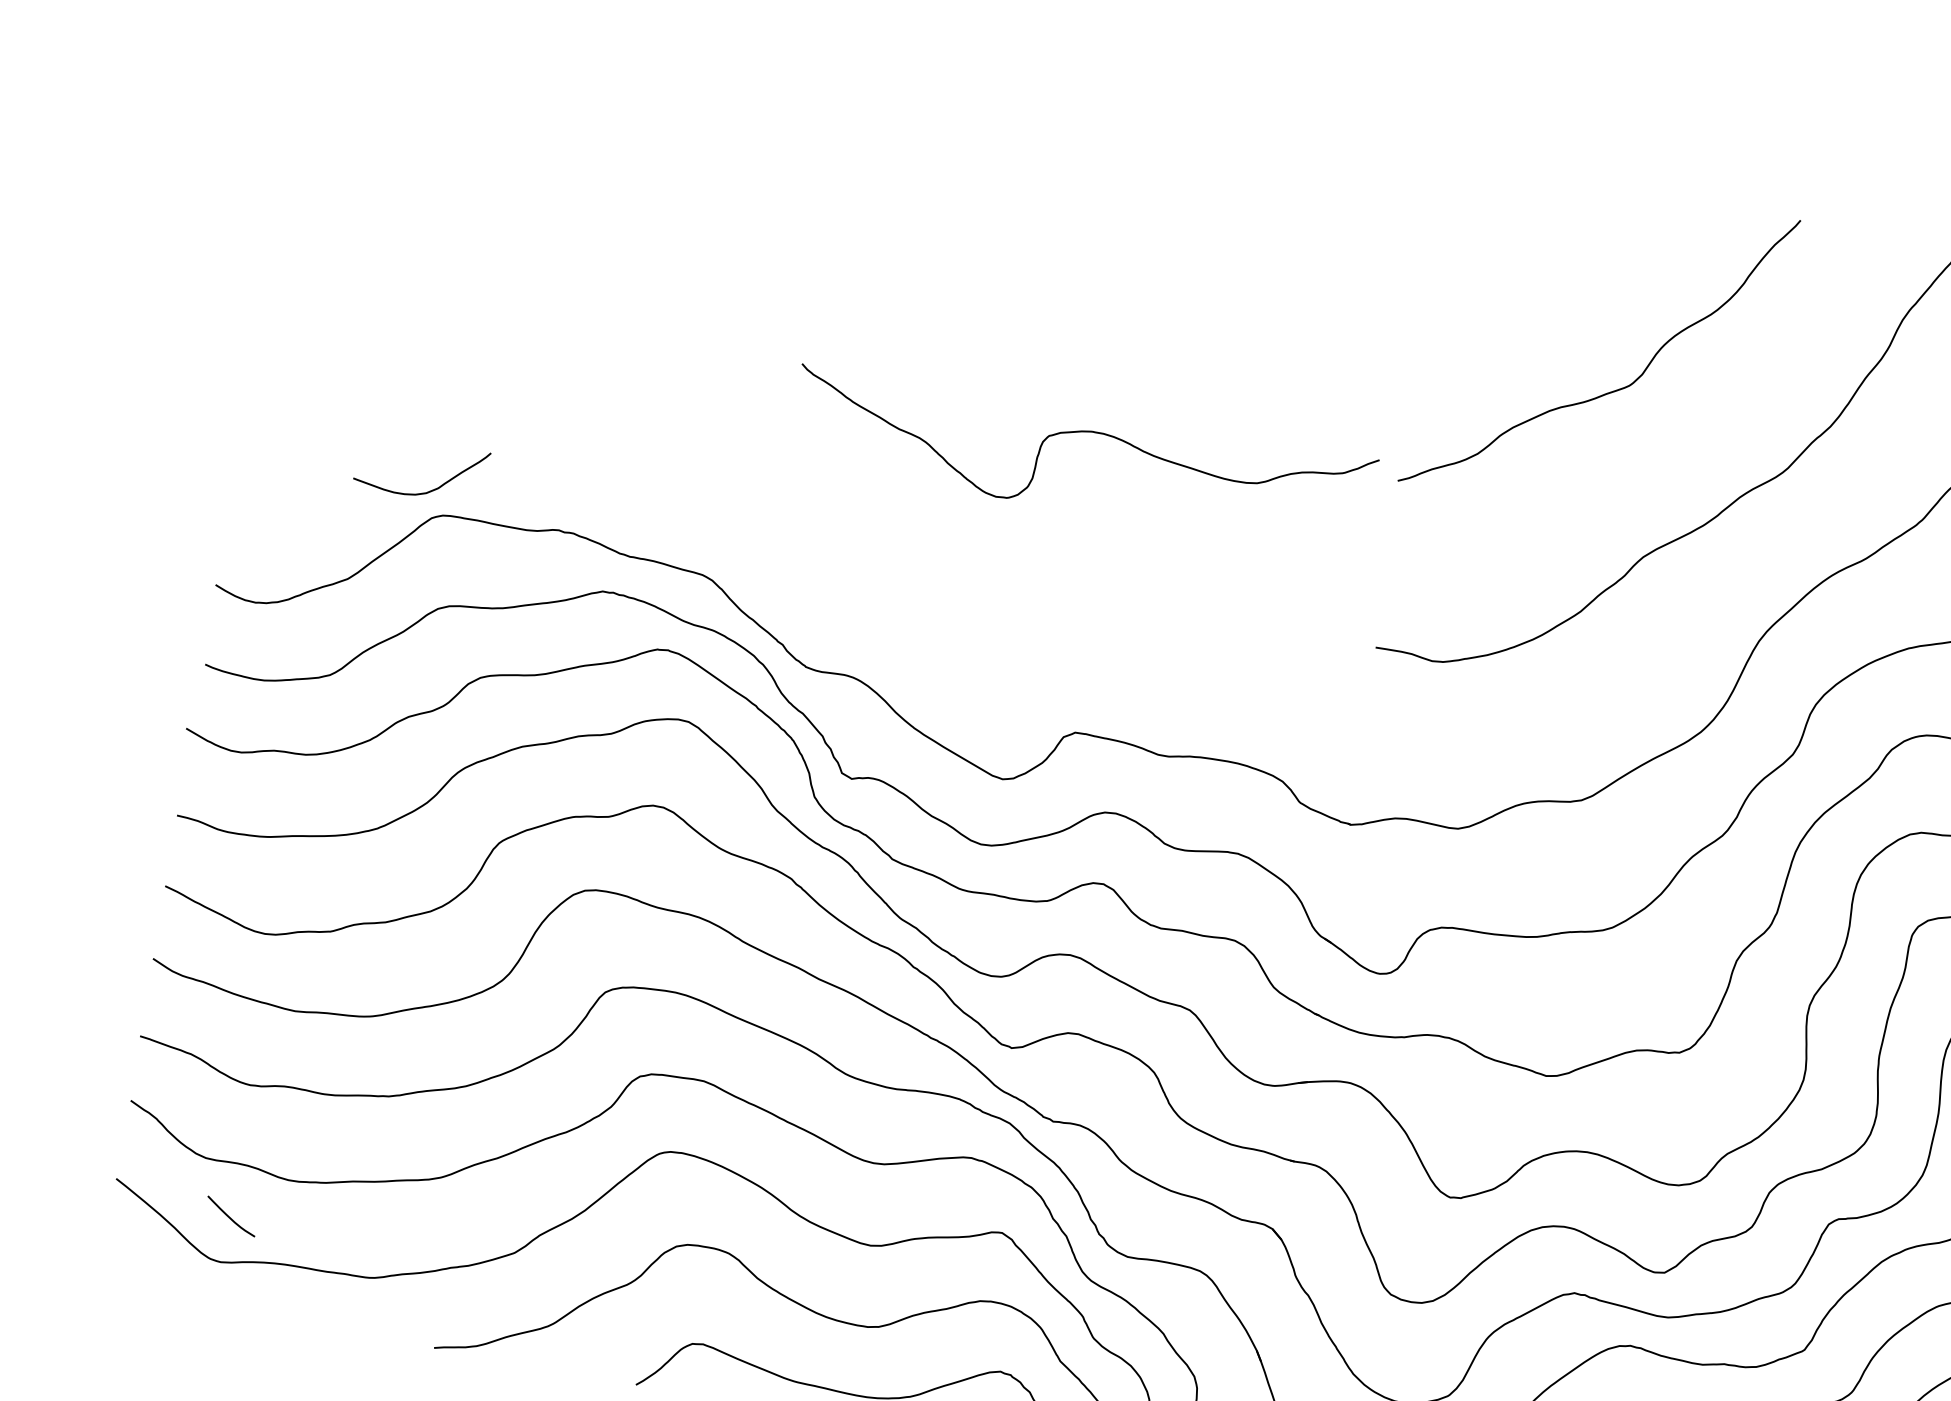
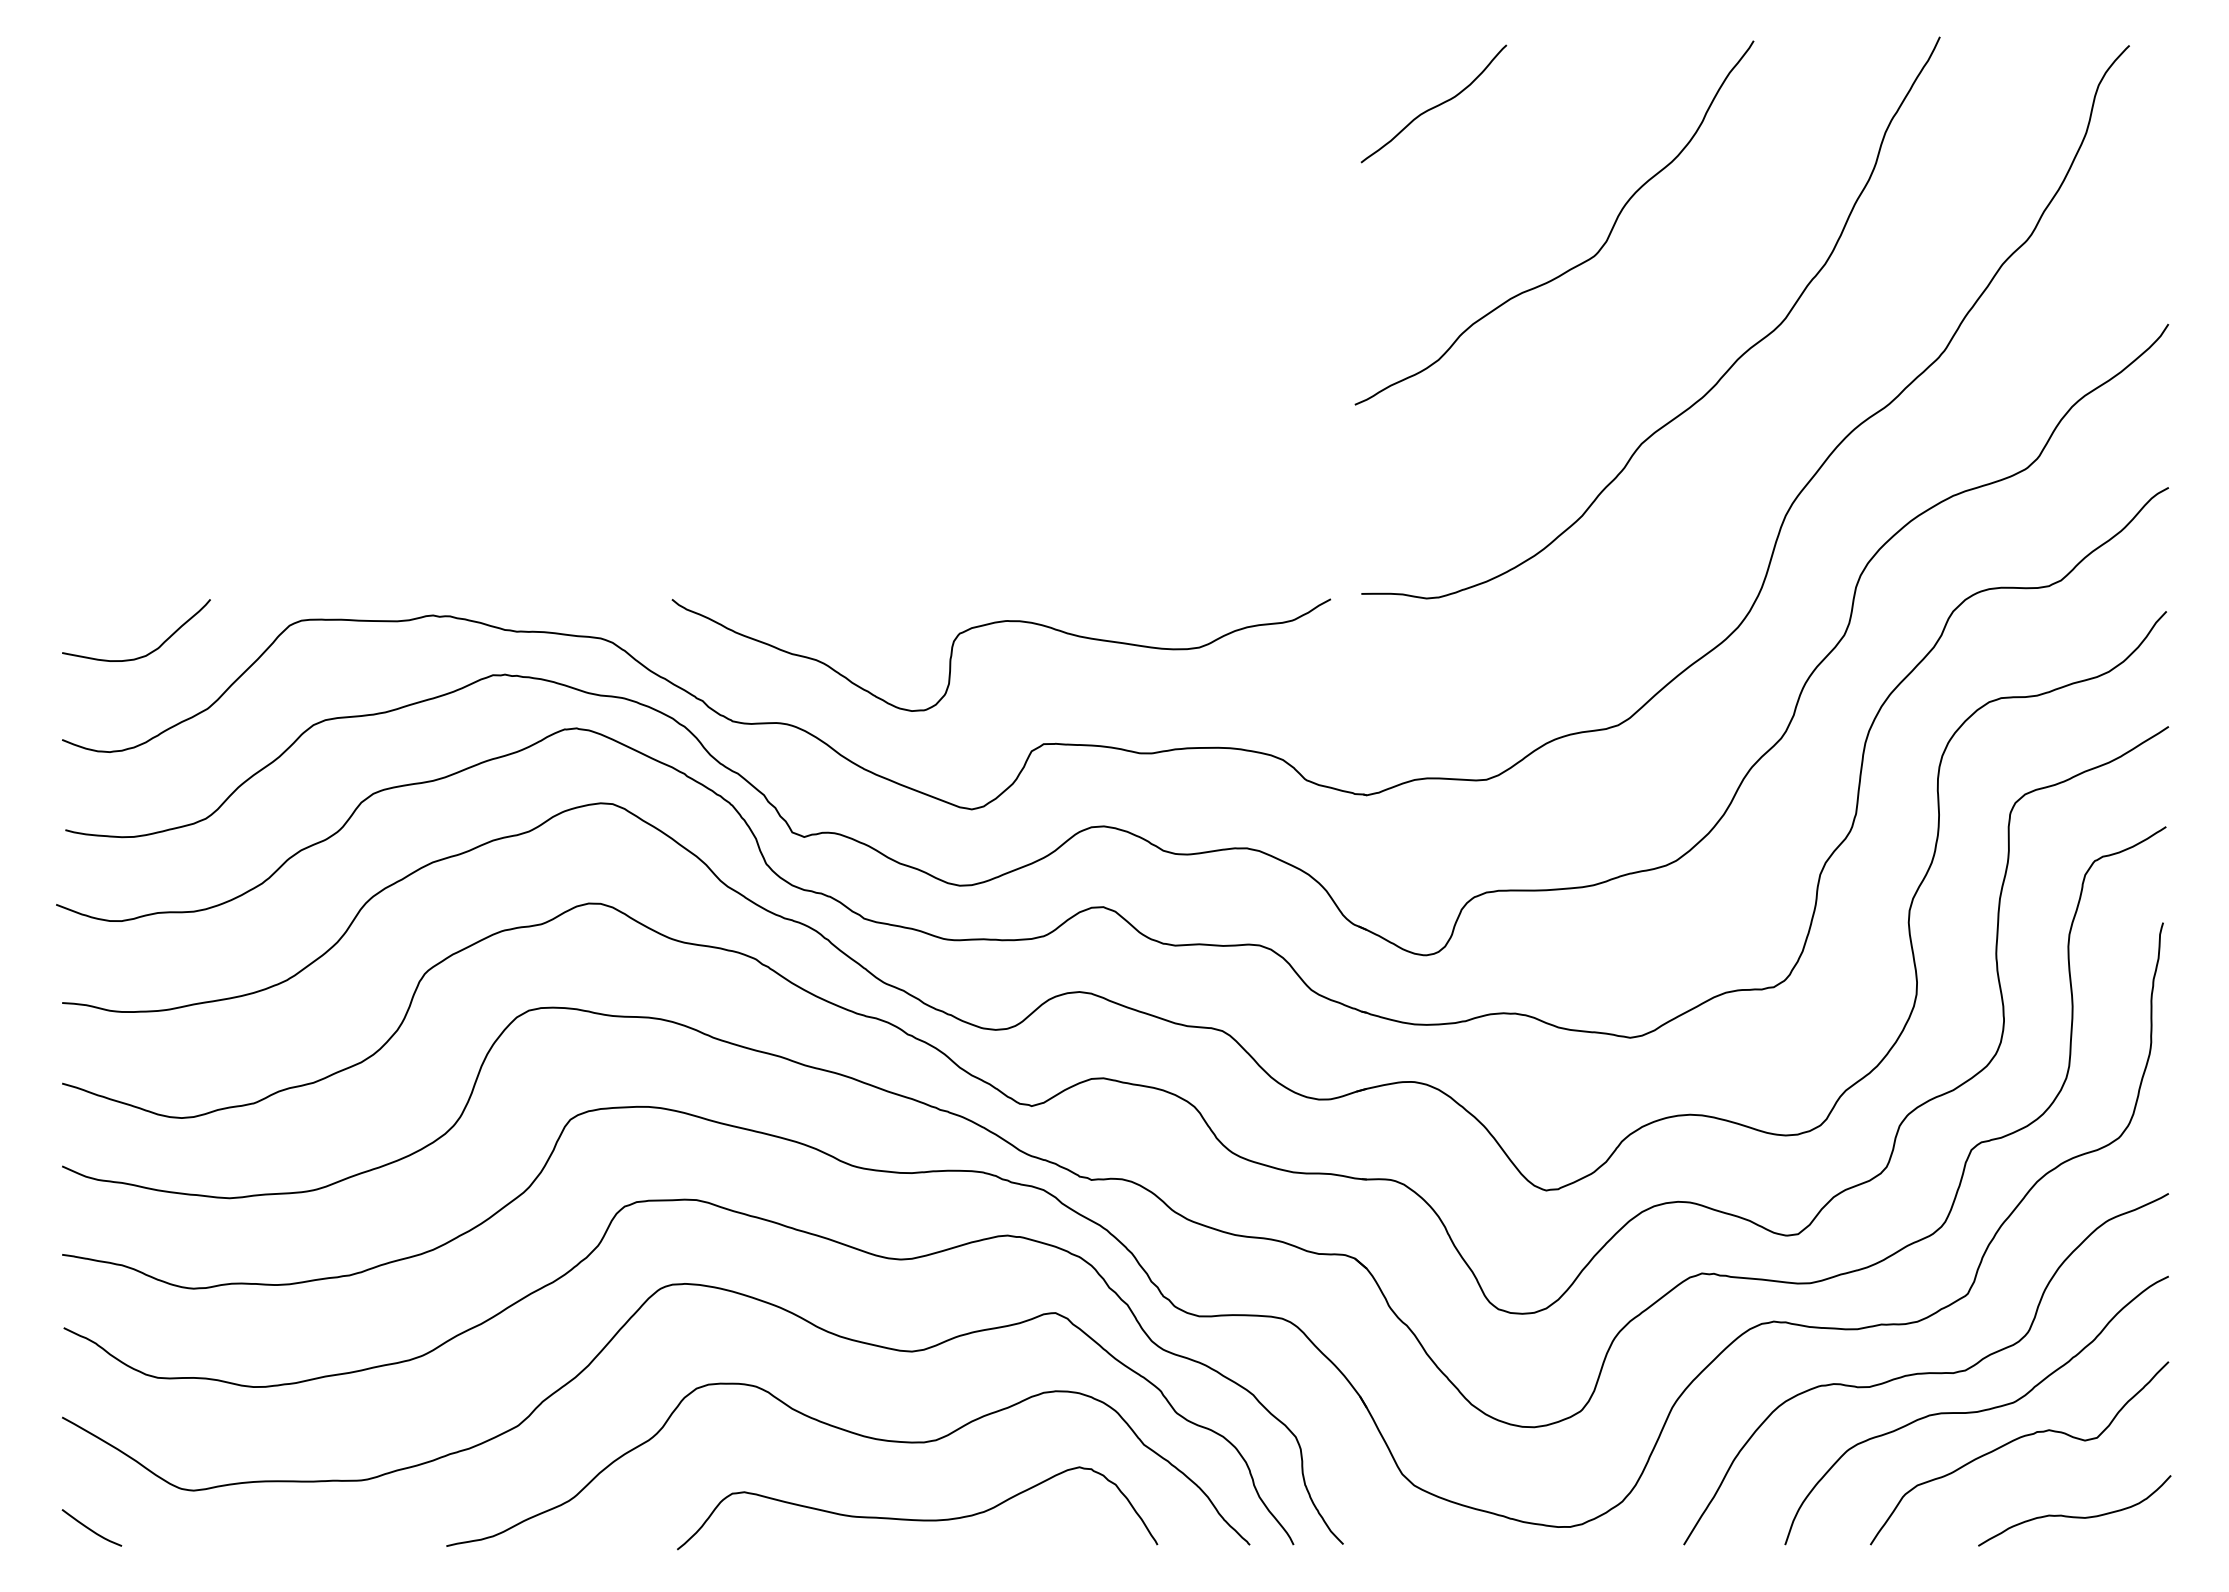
curve: (1512, 230) -> (1435, 105), added
curve: (1083, 432) -> (997, 623), moved
curve: (428, 491) -> (147, 653), moved
curve: (230, 1216) -> (90, 1528), moved

